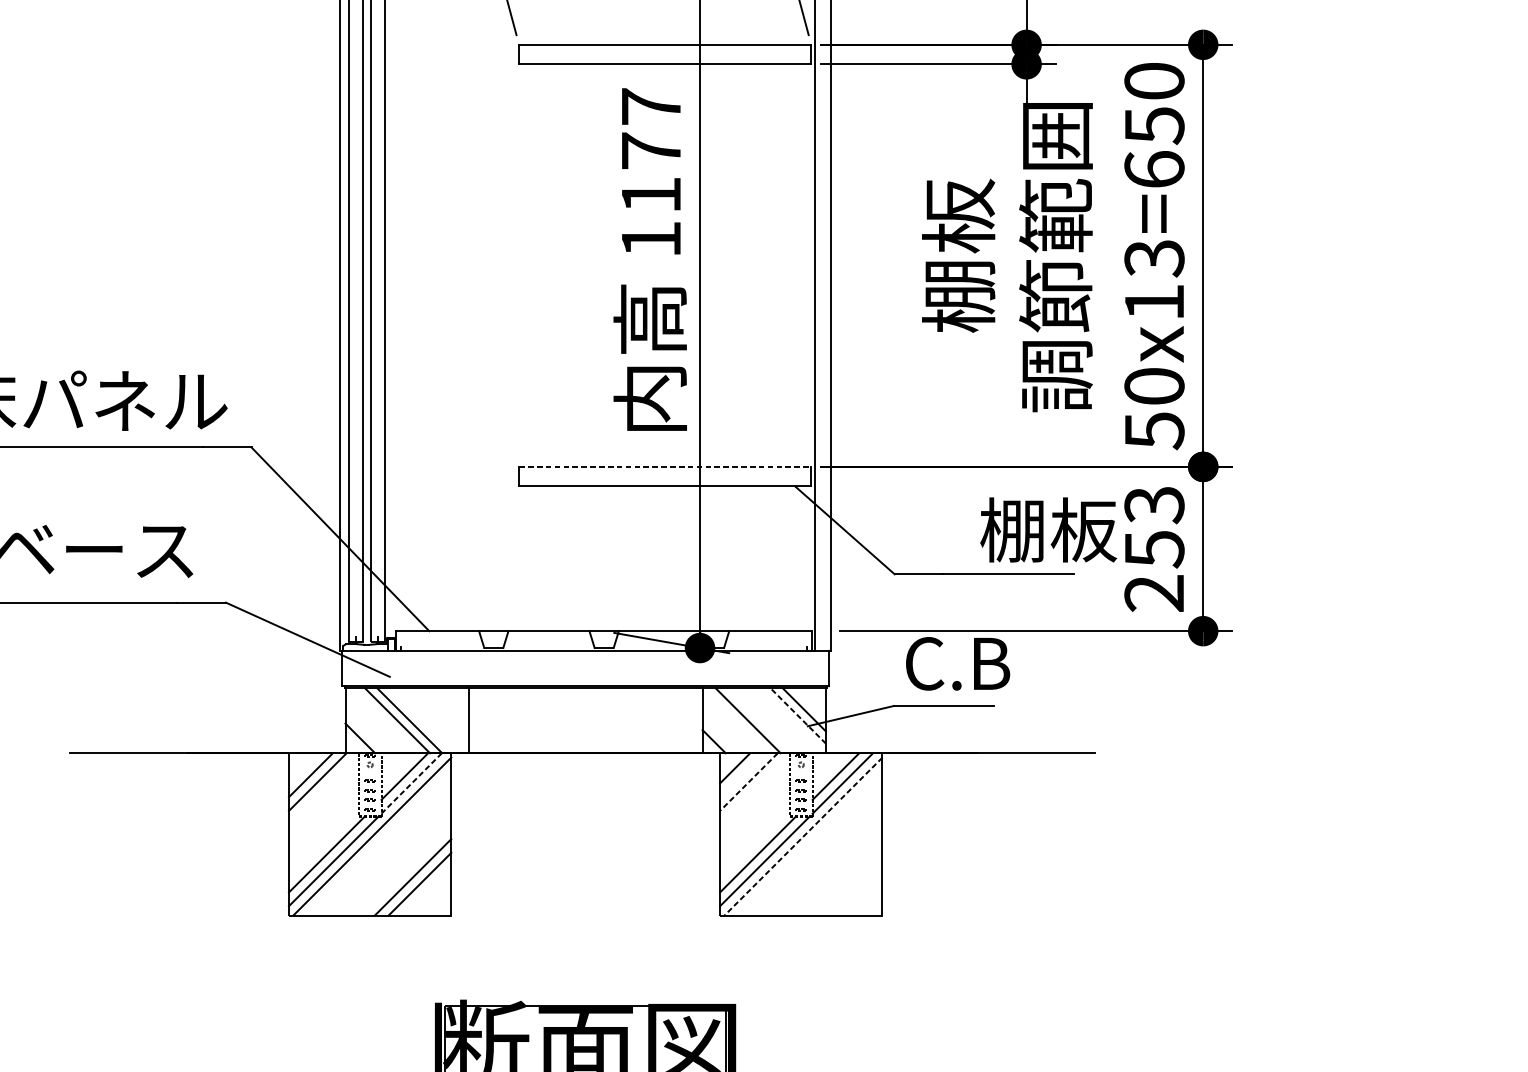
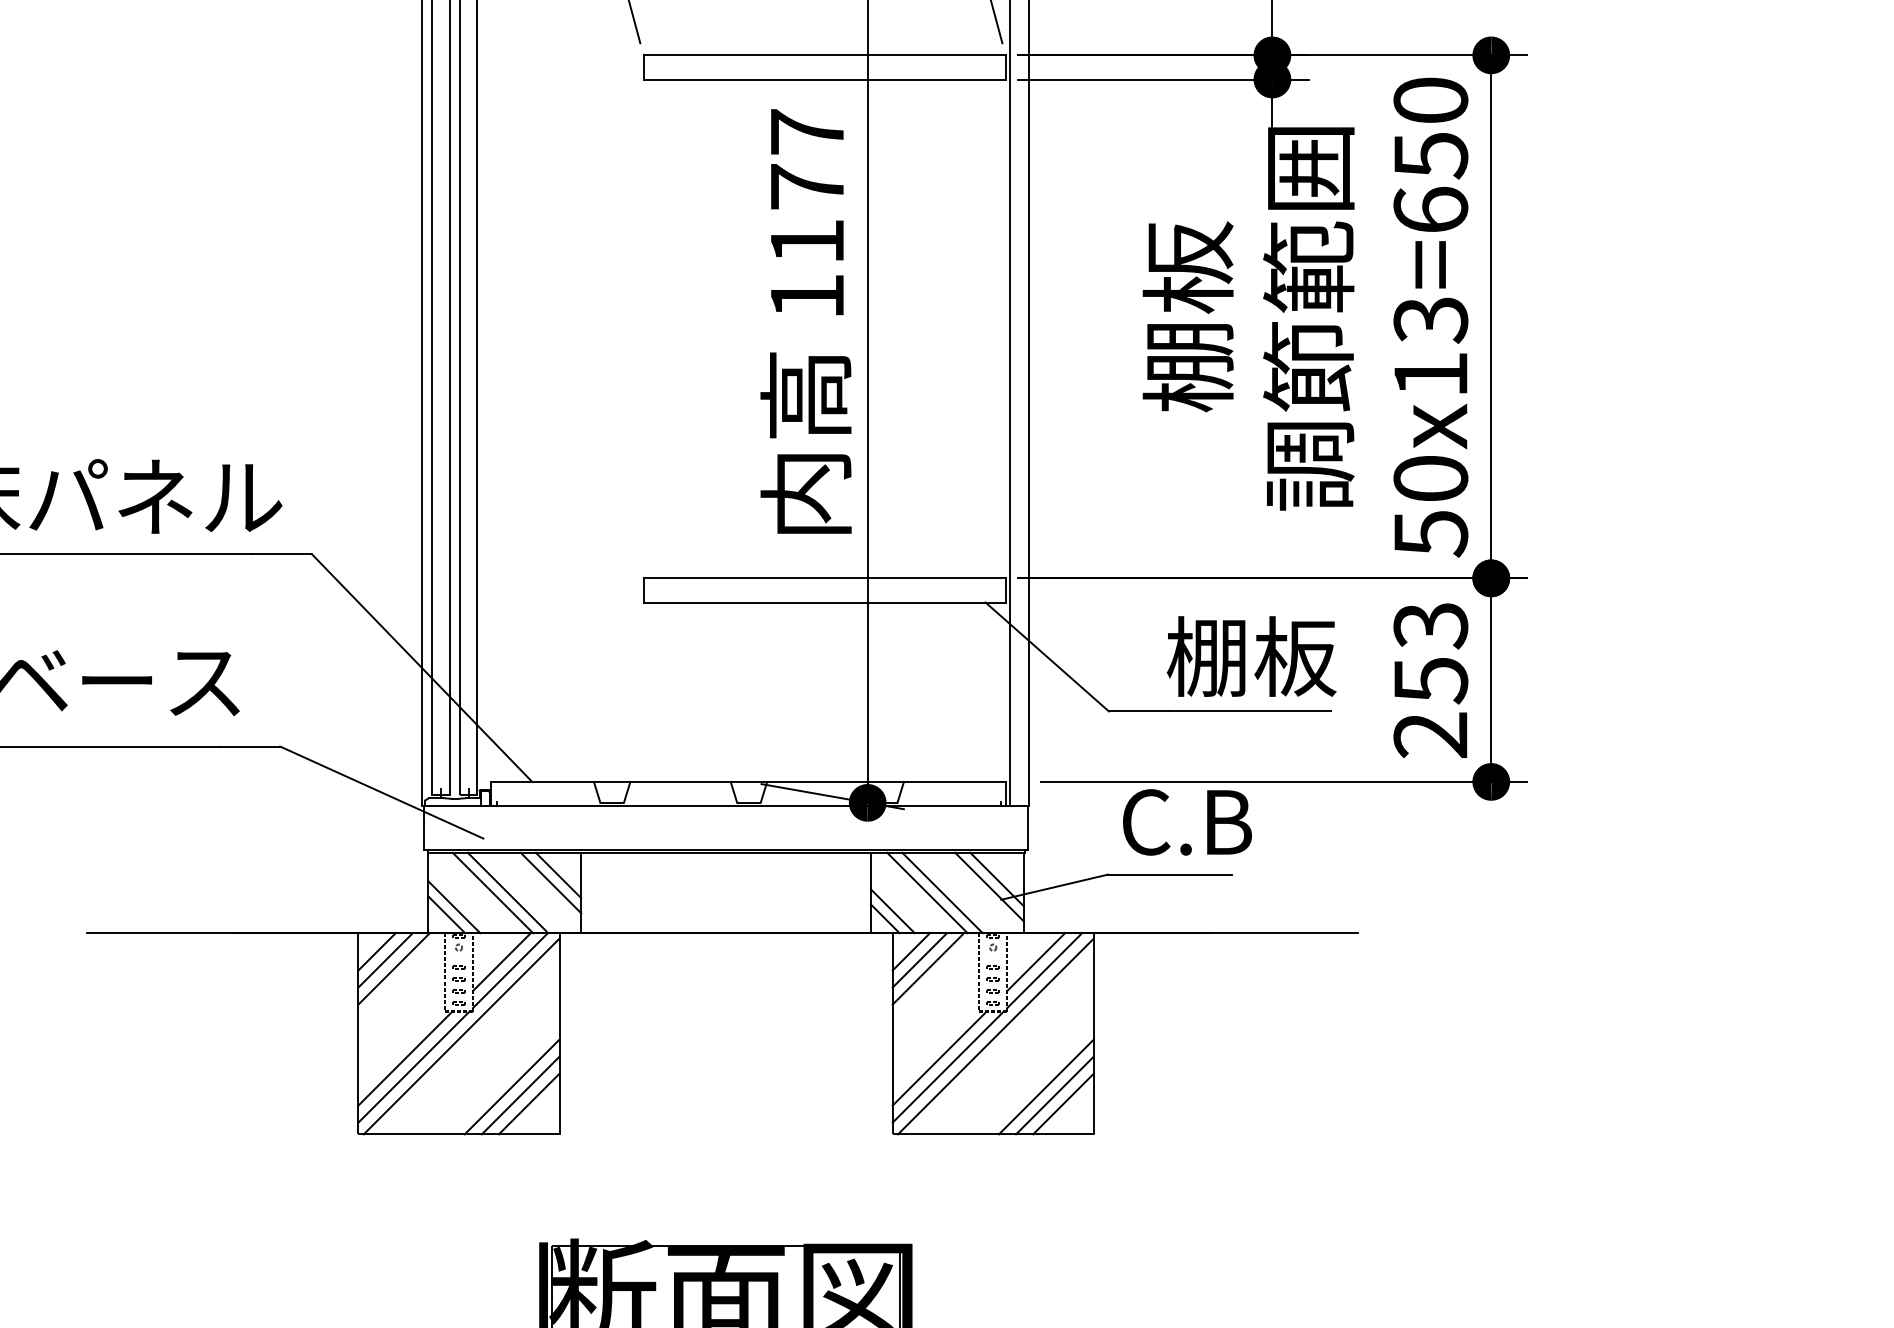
line: (665, 467) -> (825, 578), dashed -> solid
text: (1048, 529) -> (1251, 656), moved
line: (450, 706) -> (558, 875), added
line: (444, 712) -> (550, 882), added
line: (798, 716) -> (989, 887), dashed -> solid
line: (760, 720) -> (942, 892), added
line: (366, 732) -> (454, 907), added
line: (720, 735) -> (892, 911), added
line: (303, 768) -> (376, 951), added
line: (741, 775) -> (919, 960), added
line: (749, 781) -> (928, 968), dashed -> solid
line: (411, 783) -> (510, 970), dashed -> solid
line: (803, 836) -> (995, 1036), dashed -> solid
line: (843, 876) -> (1045, 1086), added
line: (850, 884) -> (1054, 1095), added
line: (426, 890) -> (528, 1103), added
line: (858, 890) -> (1063, 1103), added

